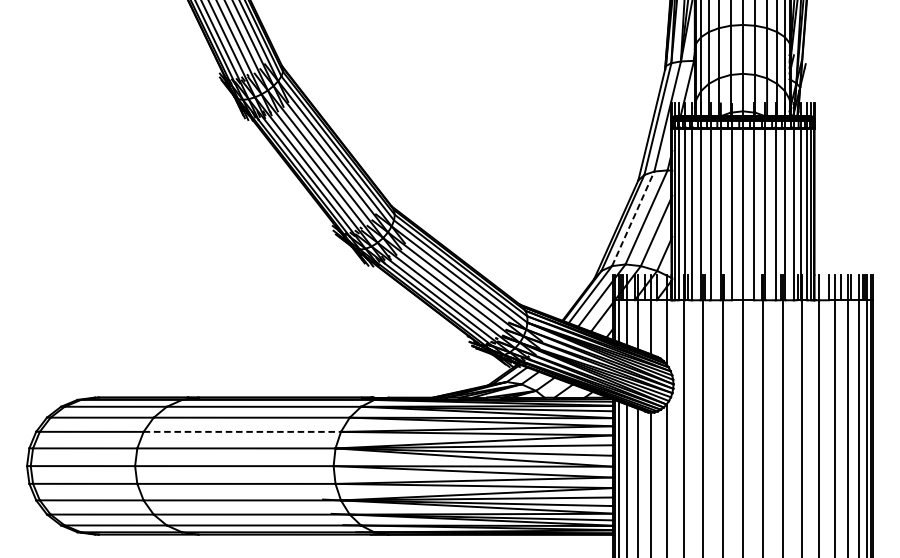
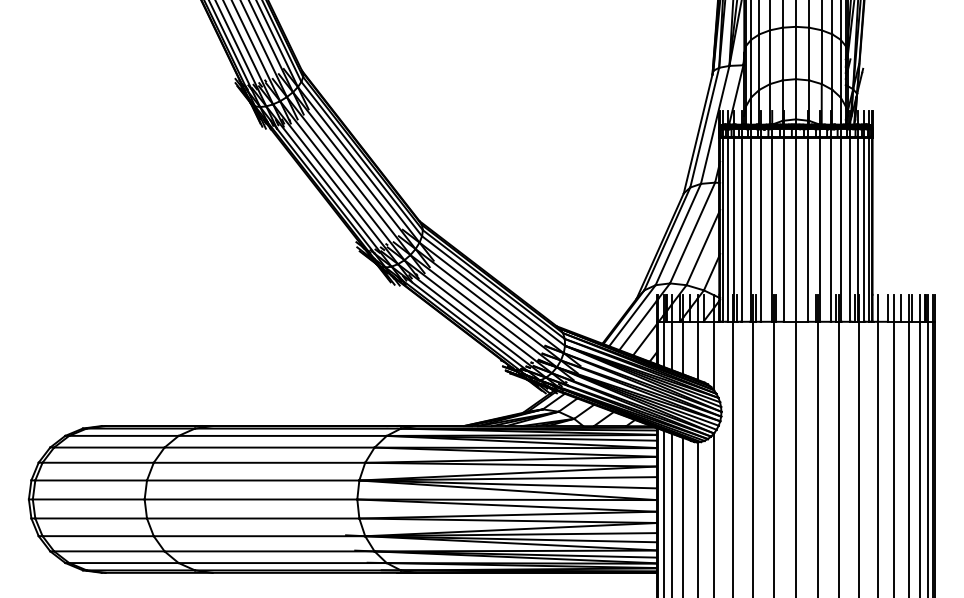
line: (633, 218) -> (678, 234), dashed -> solid
line: (242, 431) -> (259, 462), dashed -> solid

